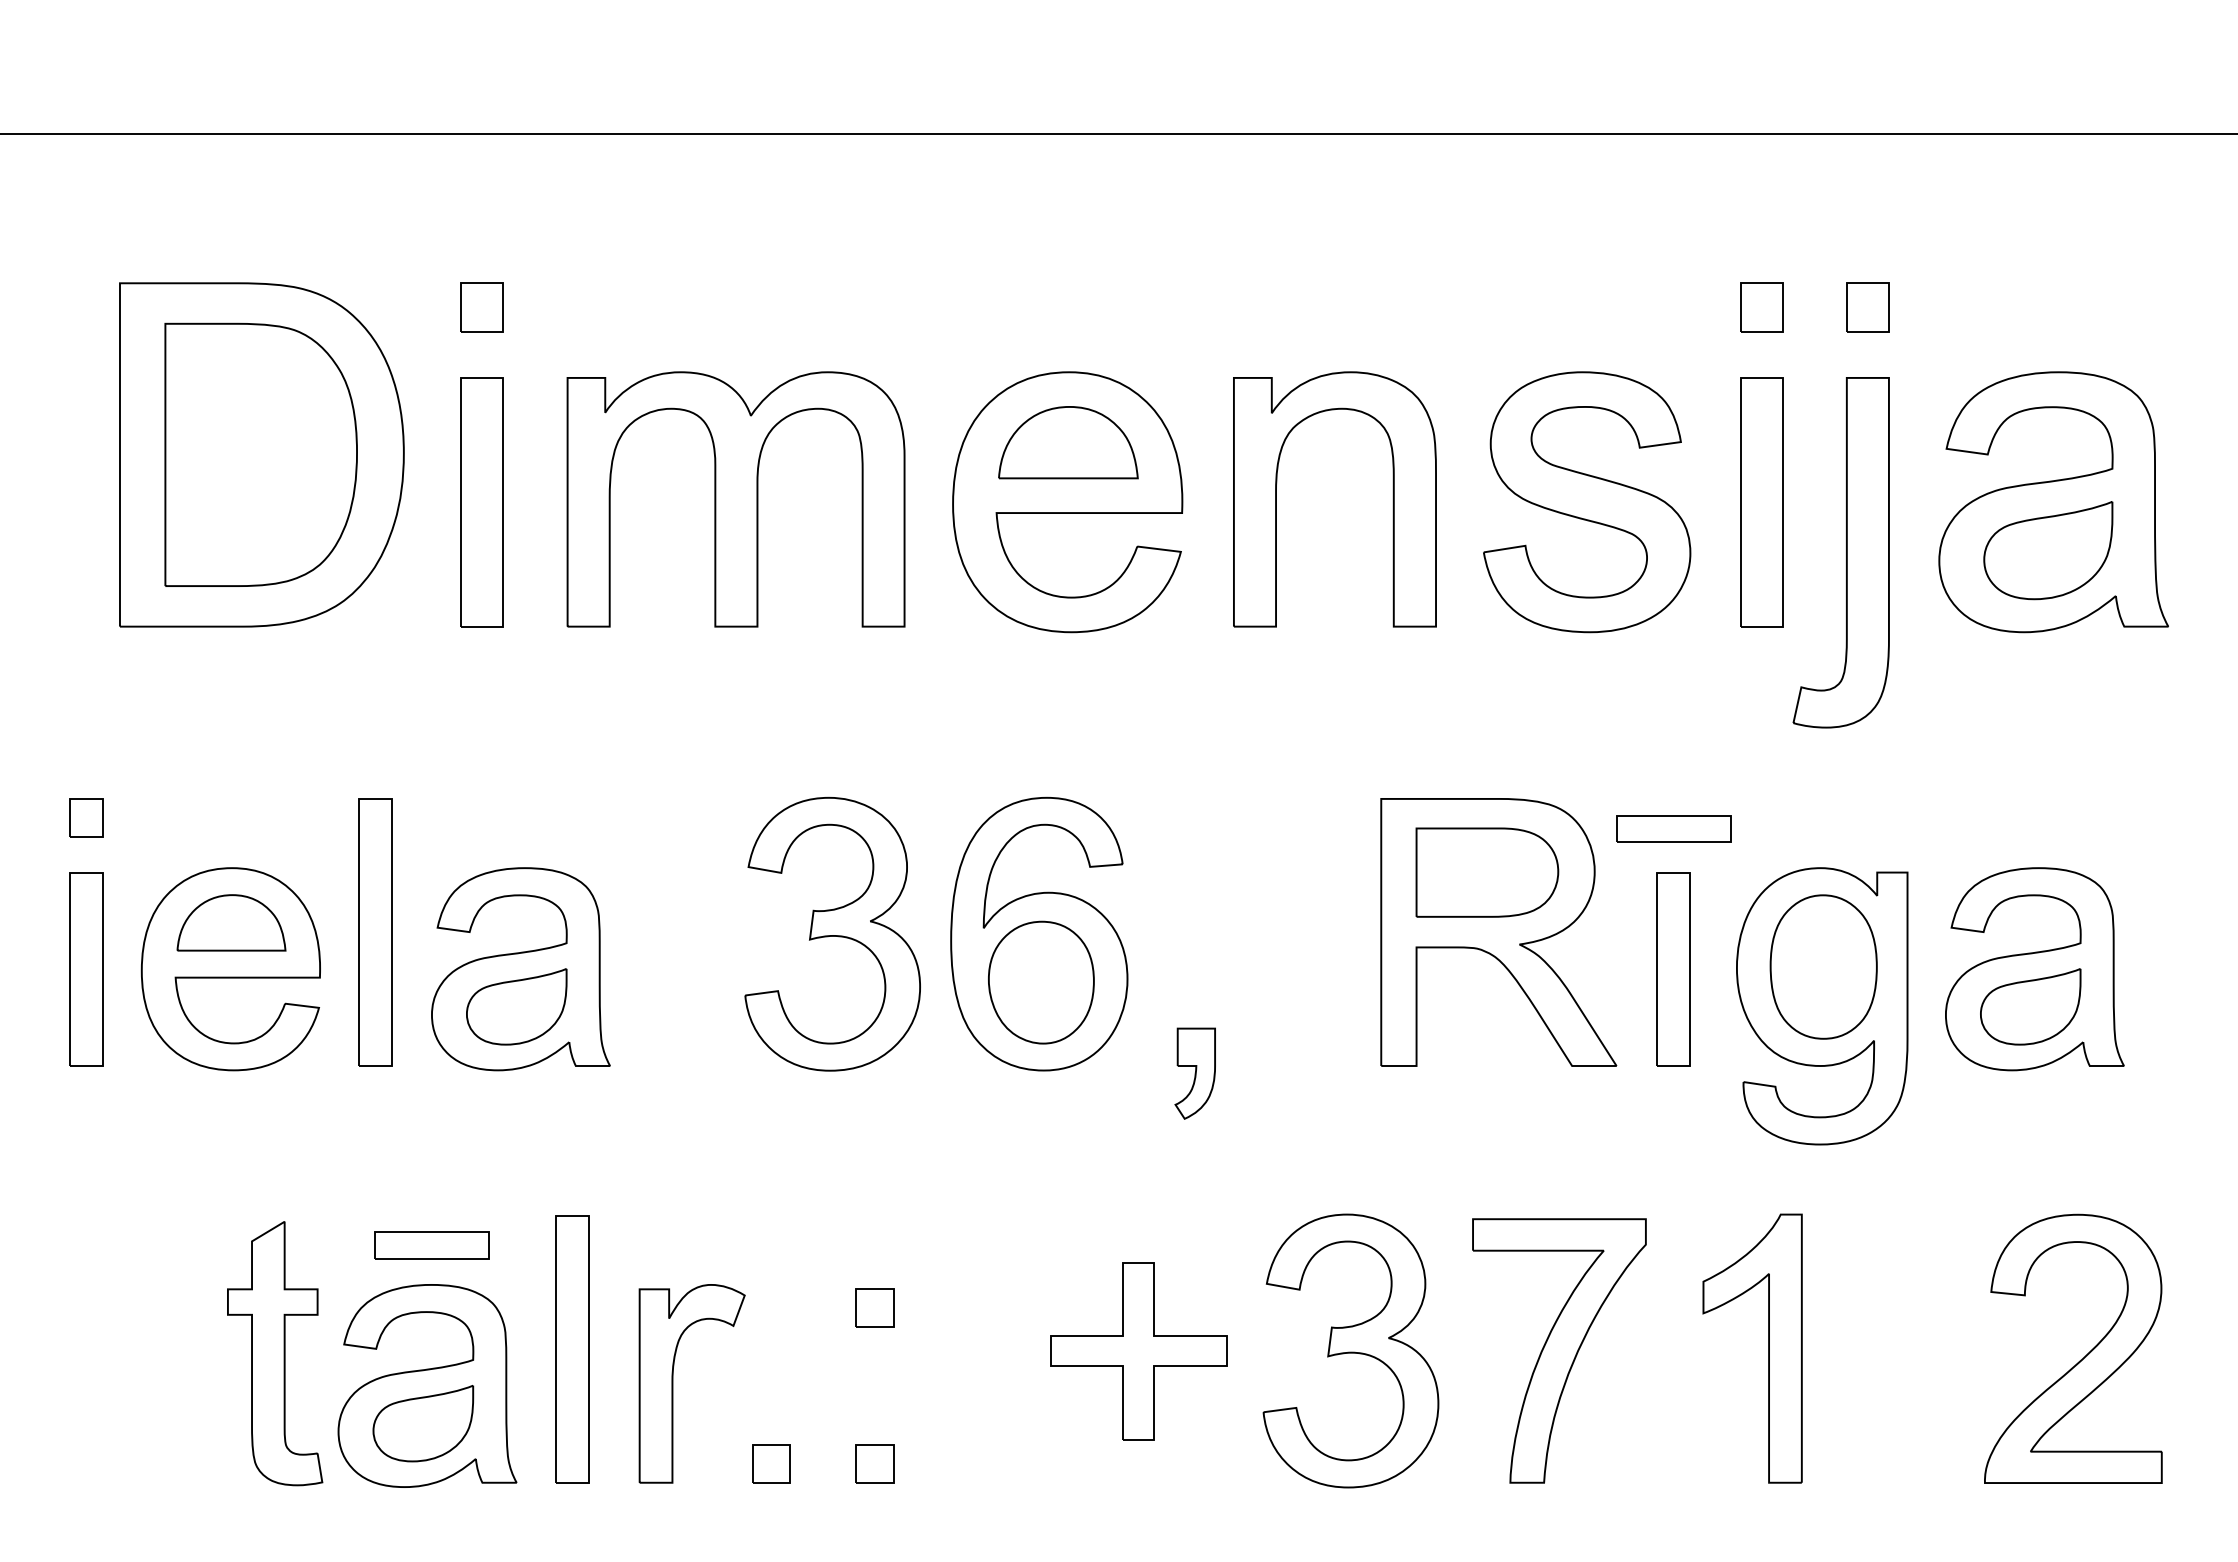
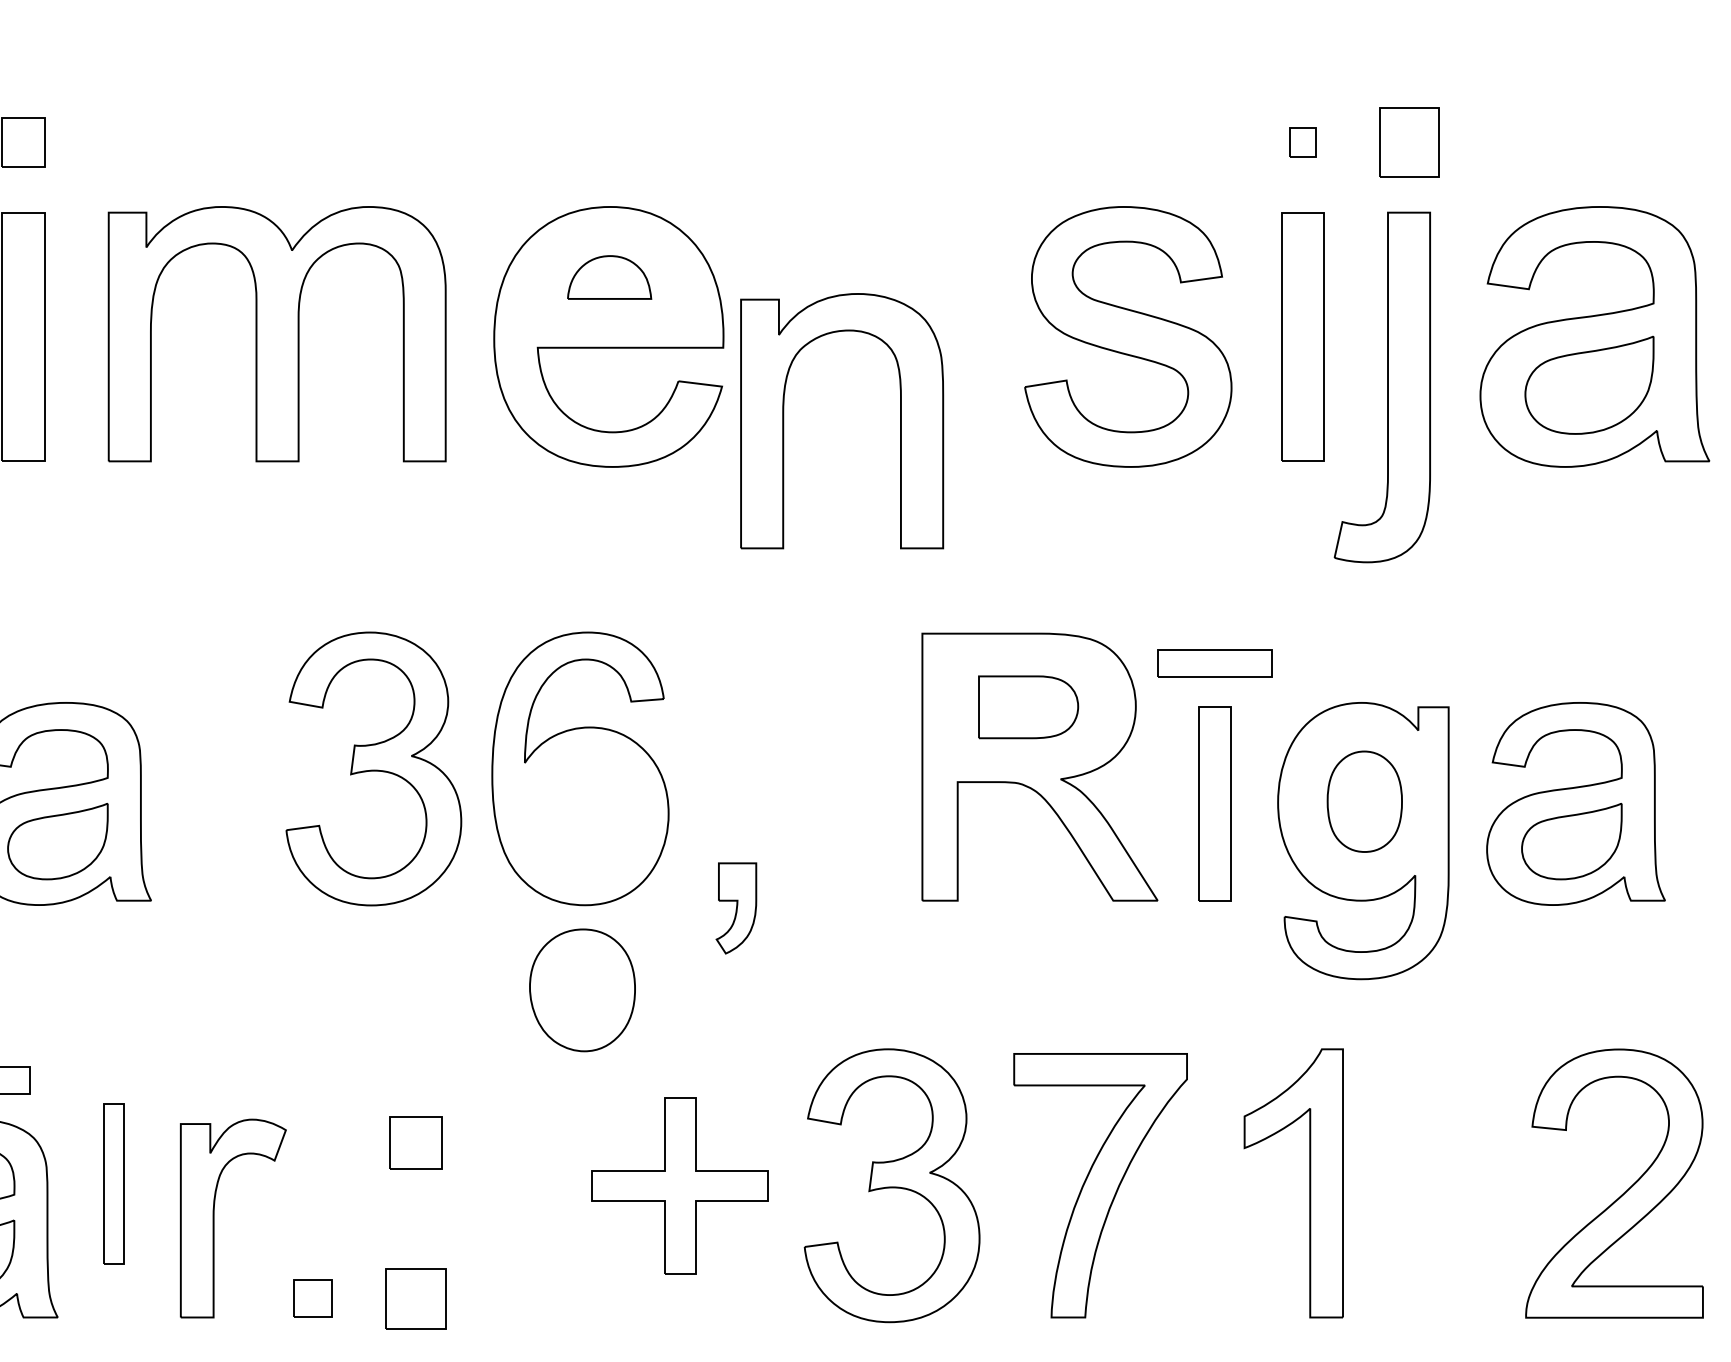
part: (1761, 307) -> (1302, 142), size x0.6
part: (1867, 307) -> (1408, 142), size x1.4
part: (1068, 442) -> (609, 277), size x0.6
part: (1276, 499) -> (783, 421), moved
part: (1487, 872) -> (1028, 707), size x0.7
part: (1823, 966) -> (1364, 801), size x0.7
part: (1041, 982) -> (582, 990), moved
part: (874, 1307) -> (415, 1142), size x1.4
part: (572, 1349) -> (113, 1184), size x0.6
part: (874, 1463) -> (415, 1298), size x1.6

